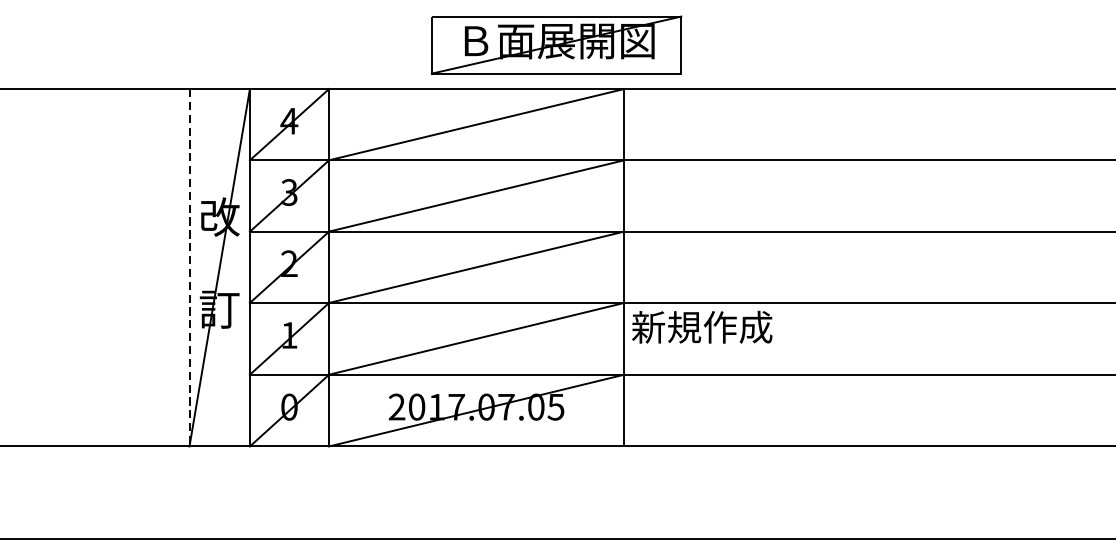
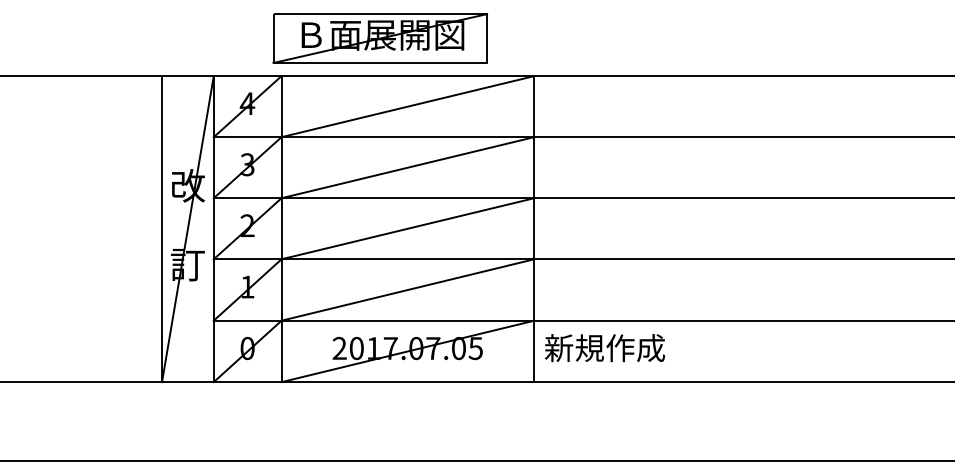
part: (556, 45) -> (380, 38), moved
line: (190, 268) -> (162, 229), dashed -> solid
text: (701, 327) -> (604, 348), moved

